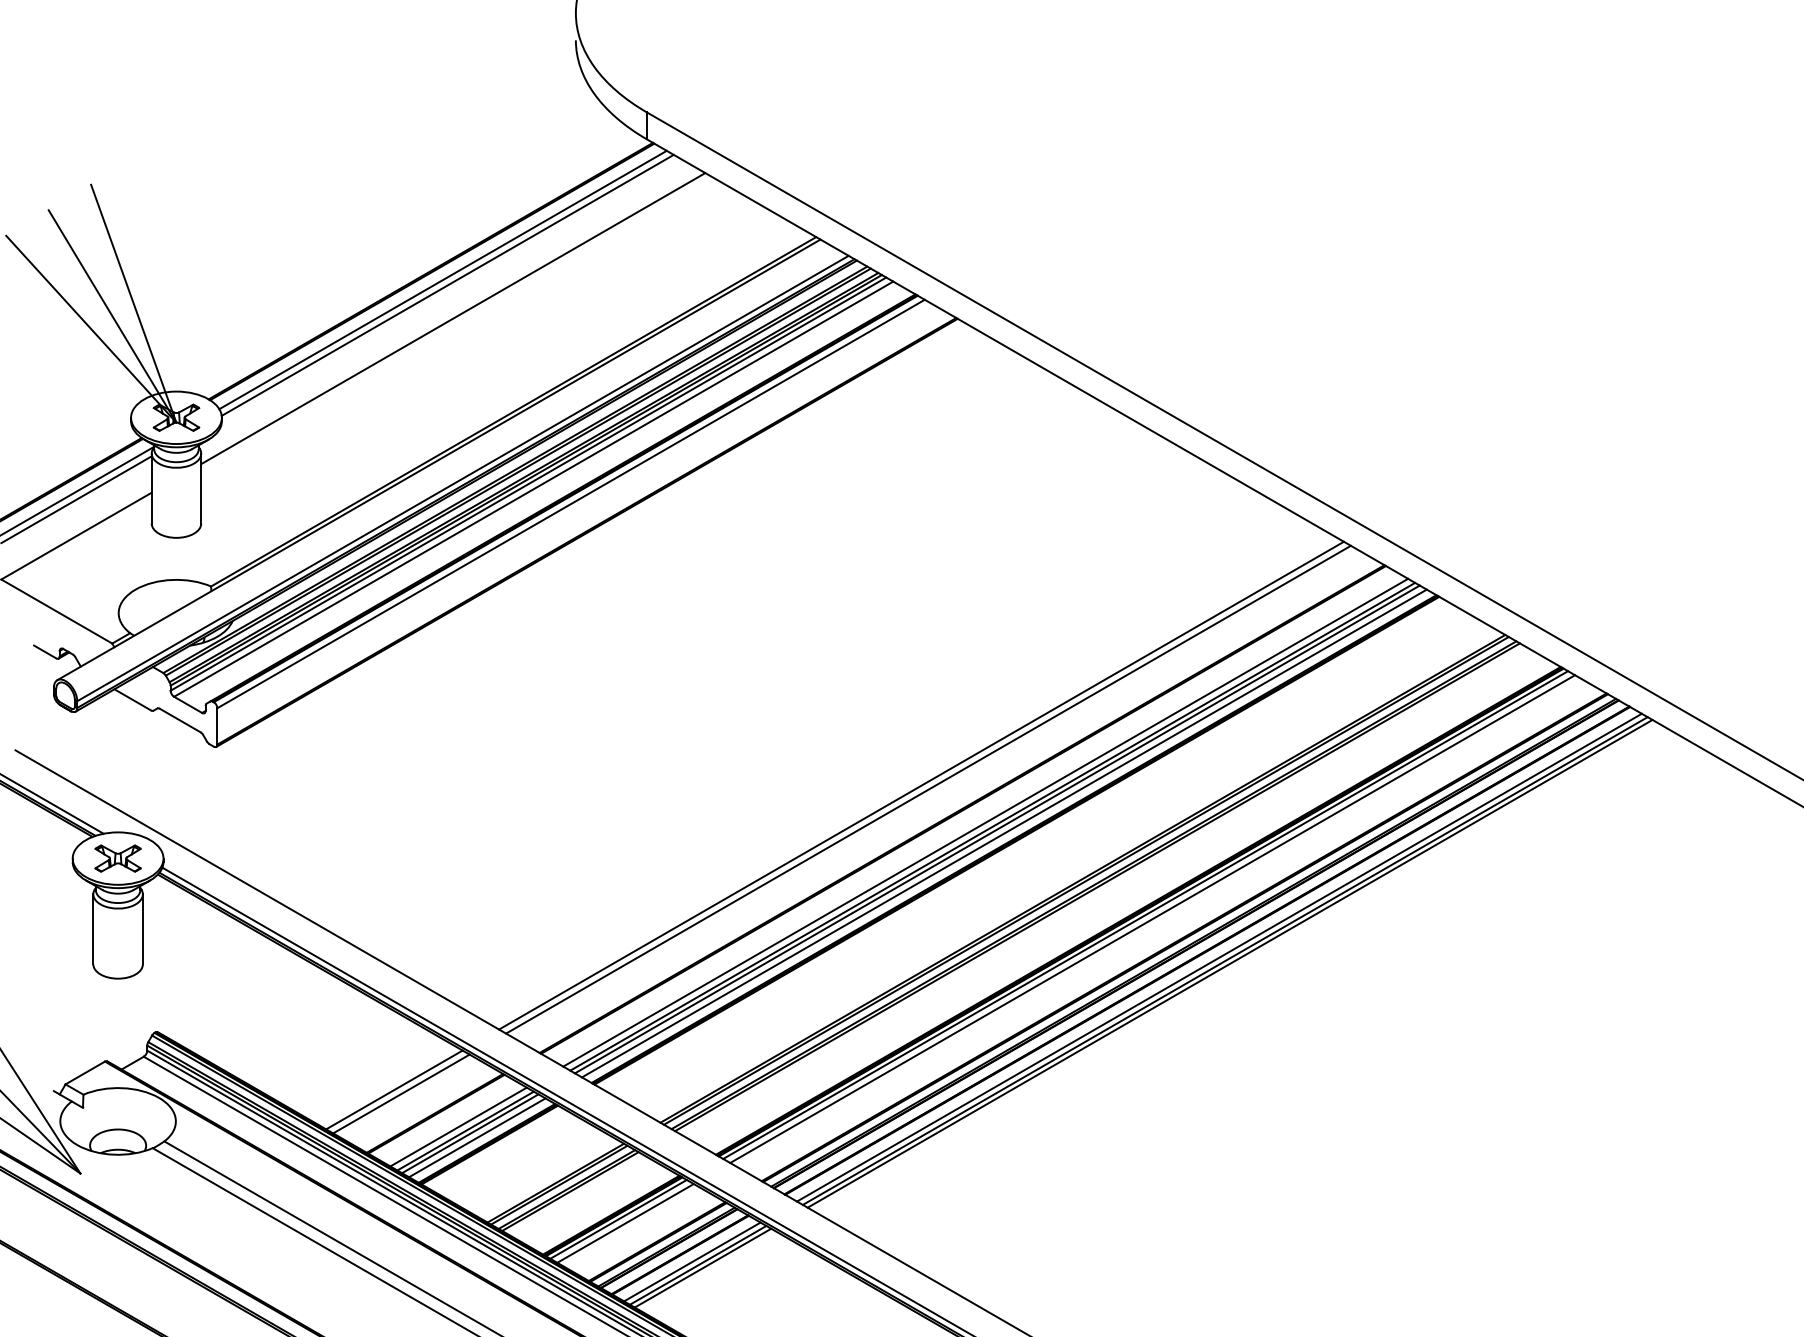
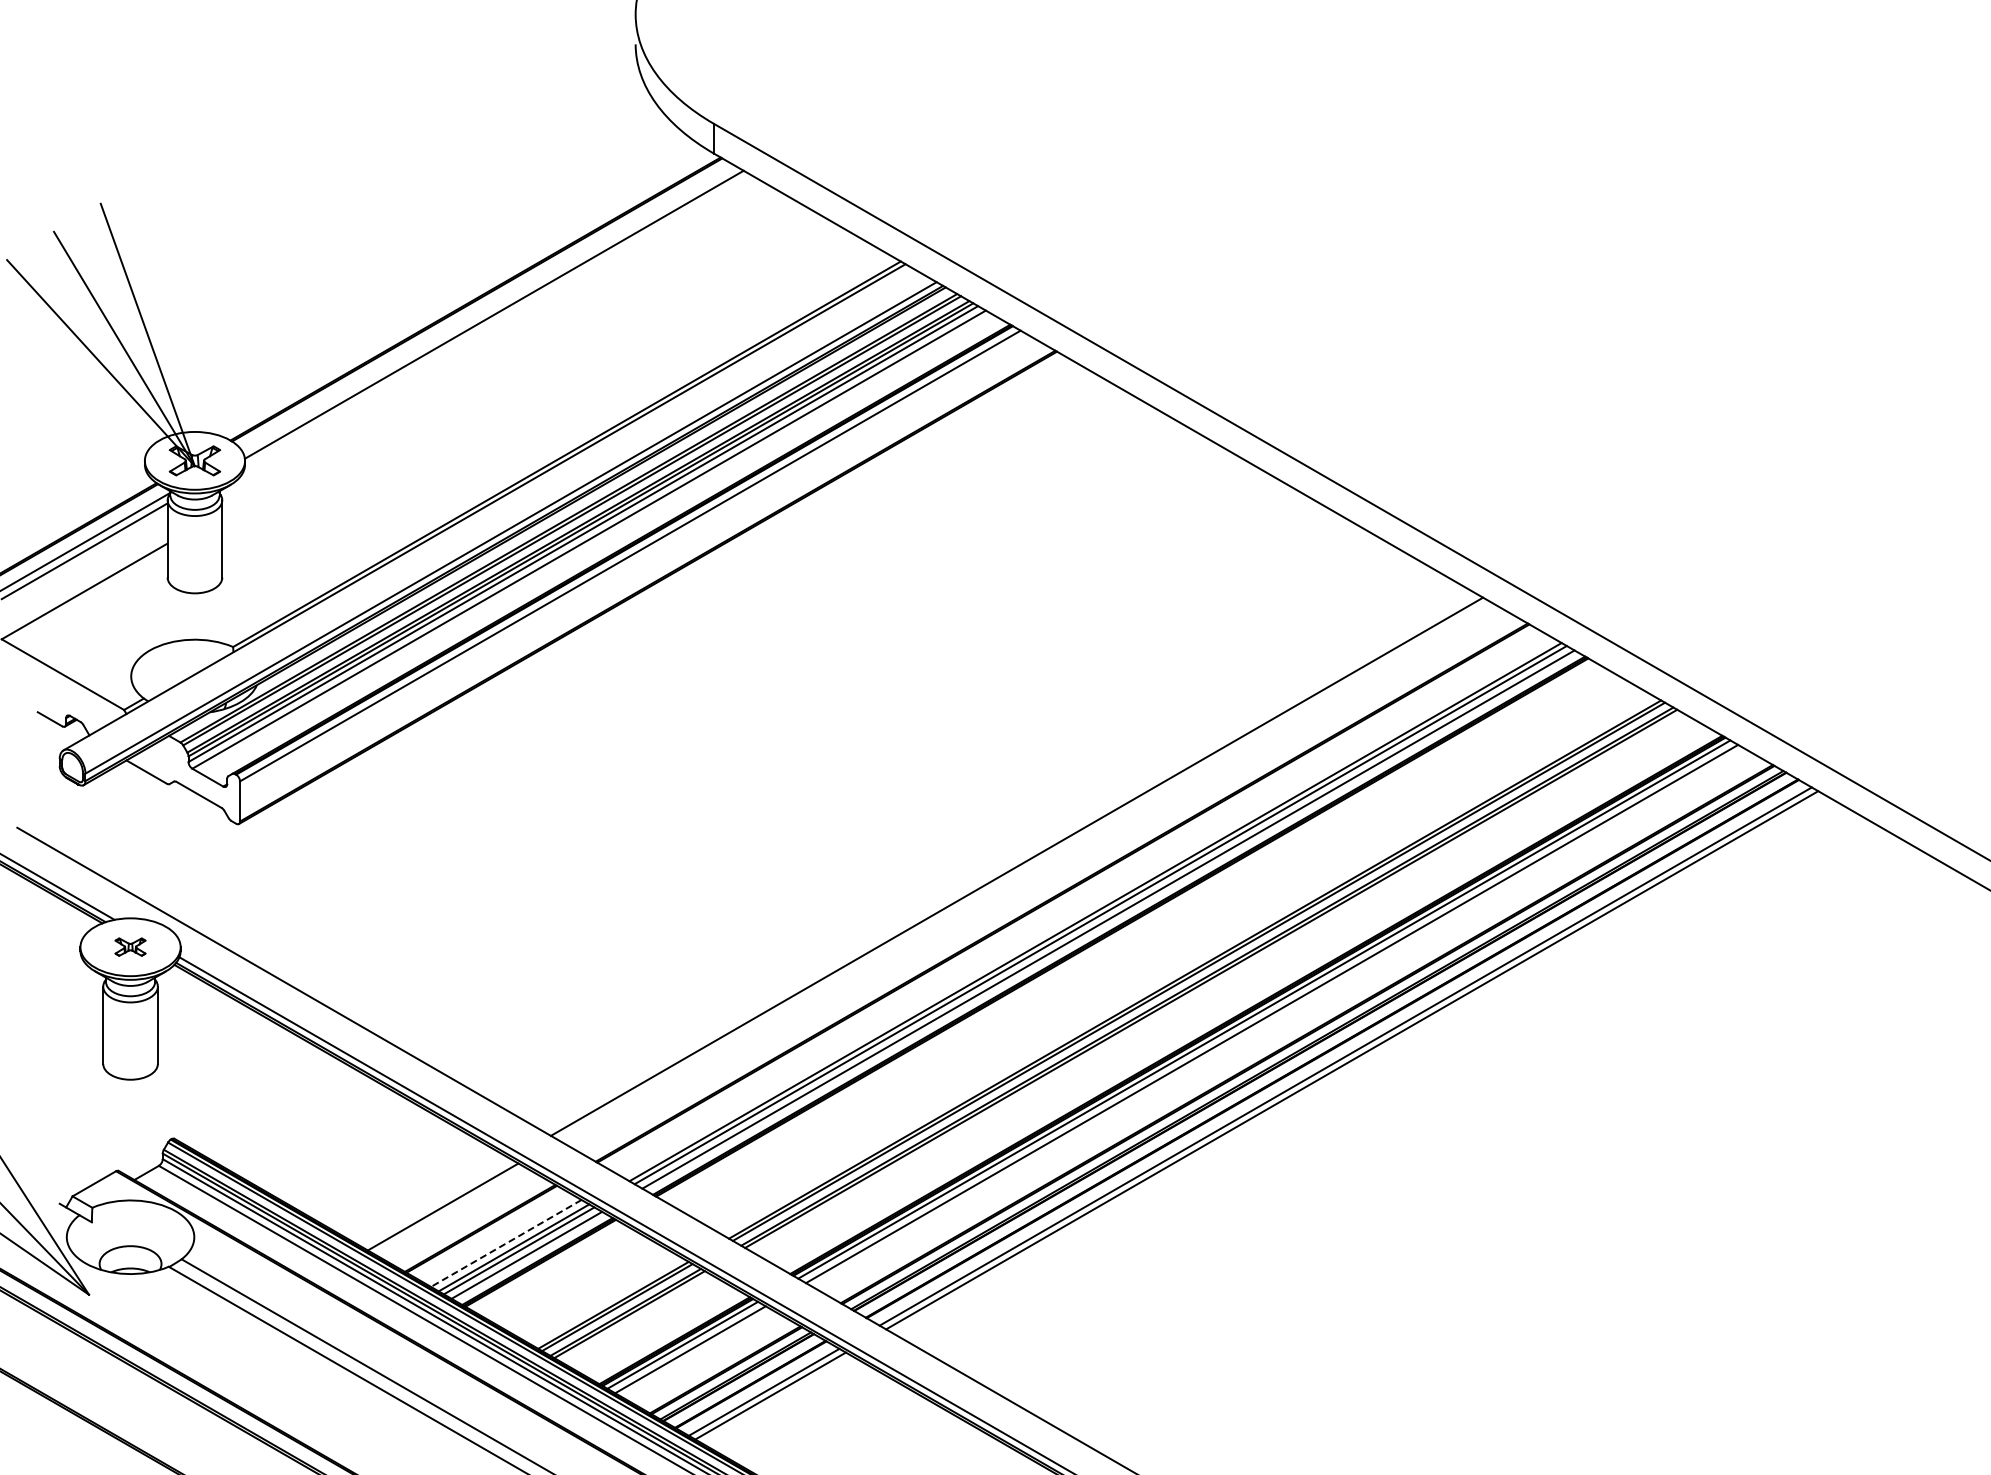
line: (443, 279) -> (489, 308), removed
line: (453, 317) -> (500, 350), removed
line: (928, 789) -> (1024, 871), removed
line: (985, 822) -> (1087, 907), removed
part: (118, 857) -> (130, 946), size x0.6
line: (1230, 963) -> (1357, 1063), removed
line: (394, 1089) -> (435, 1202), removed
line: (458, 1127) -> (506, 1243), solid -> dashed
line: (702, 1267) -> (775, 1398), removed

